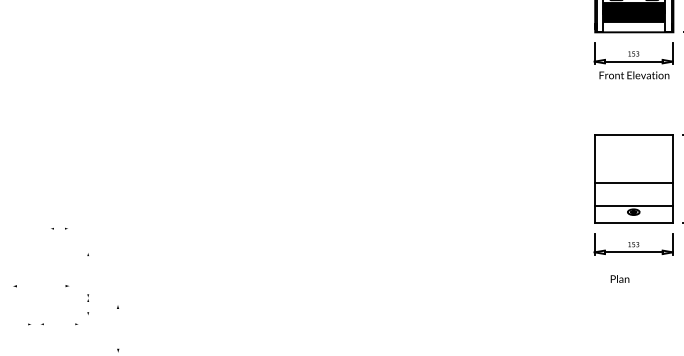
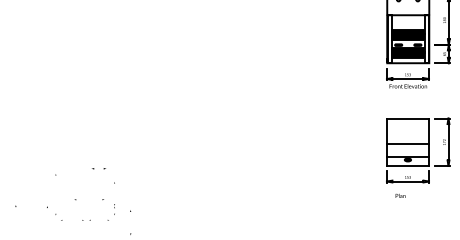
part: (60, 228) -> (99, 168), size x1.6

